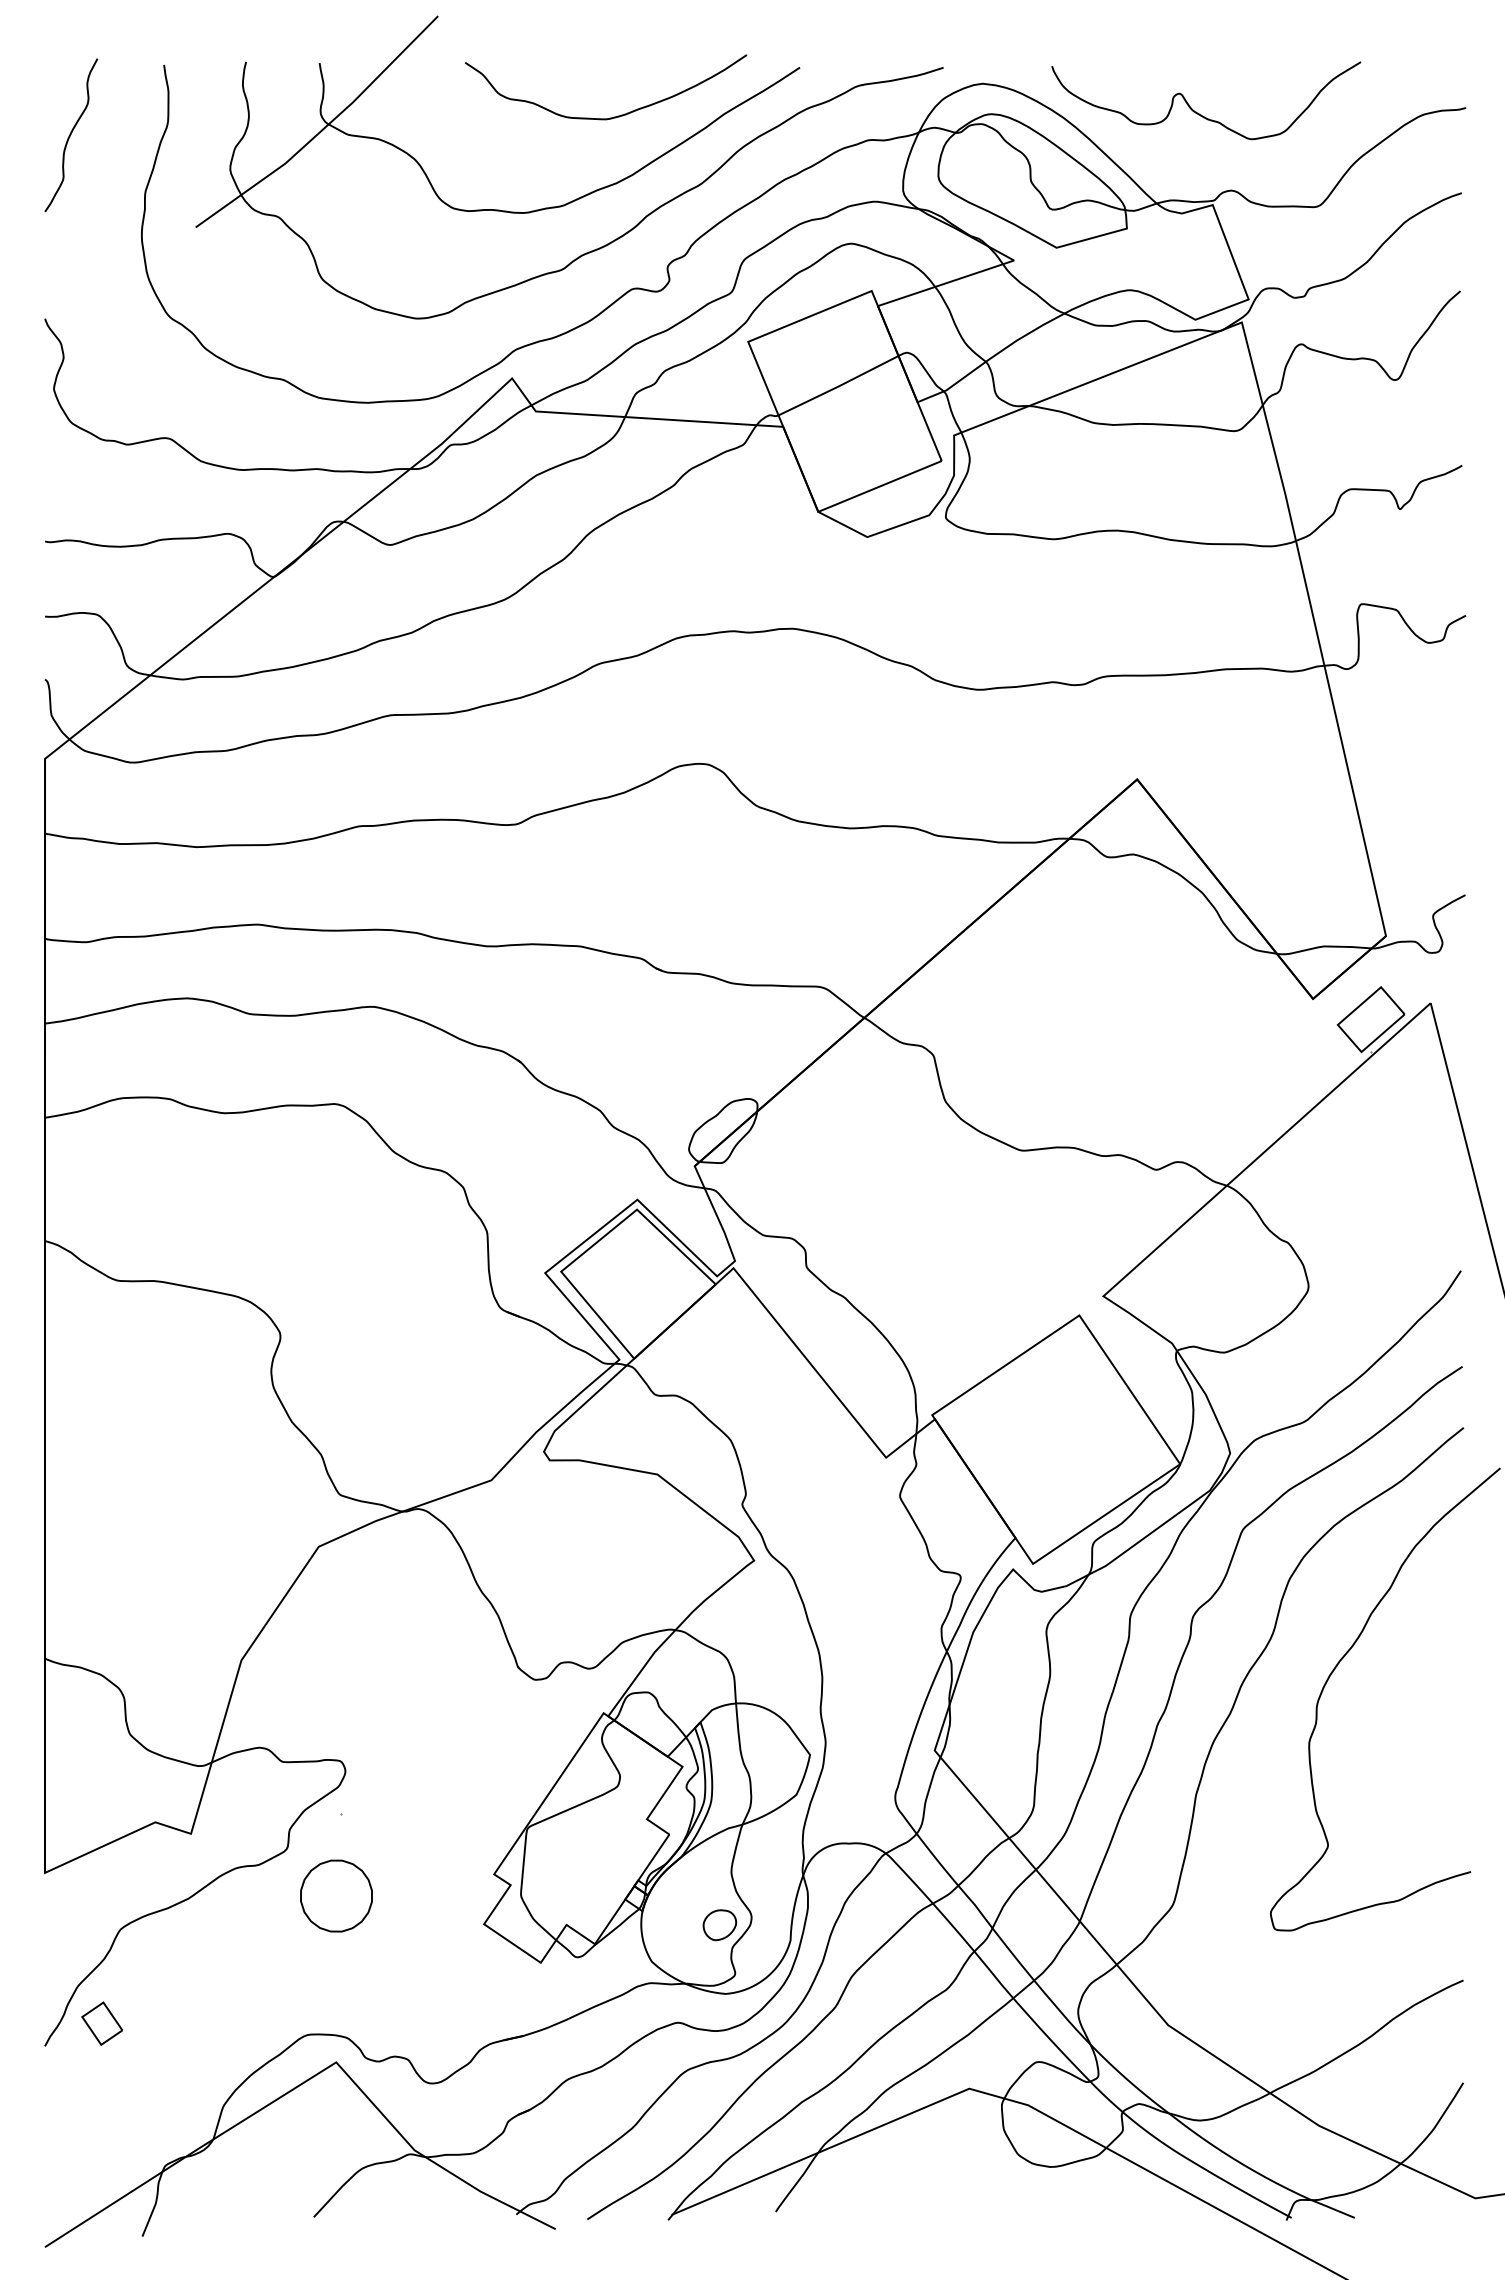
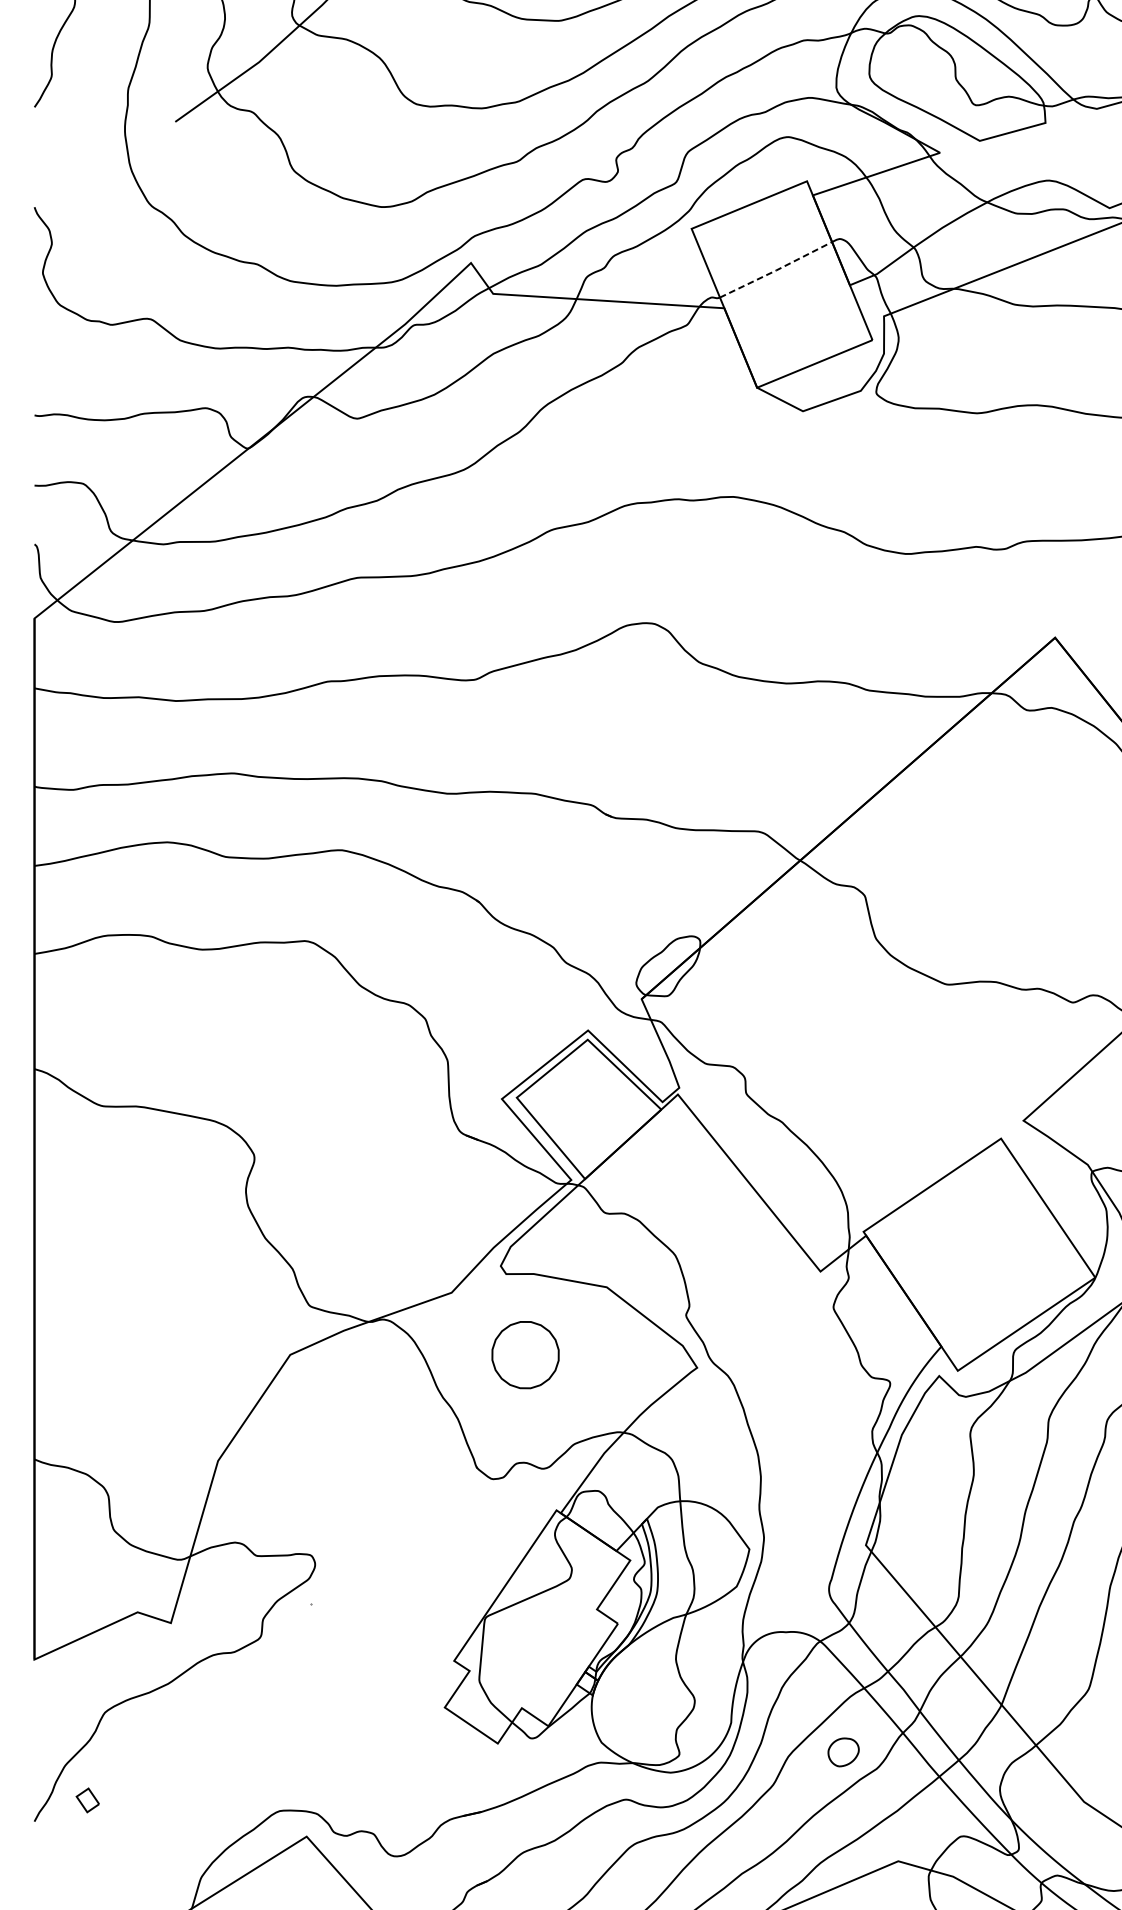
line: (838, 386) -> (776, 270), solid -> dashed
part: (336, 1895) -> (525, 1354), moved
part: (719, 1925) -> (843, 1752), moved
part: (101, 2023) -> (87, 1800), size x0.6

